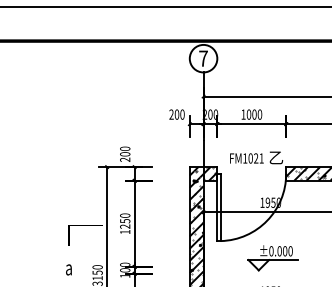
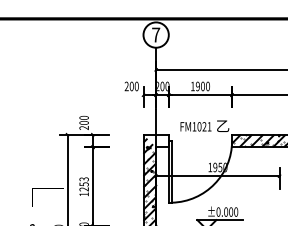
text: (248, 114) -> (197, 86), 1000 -> 1900
hatch: (205, 173) -> (157, 140), removed
text: (125, 215) -> (84, 179), 1250 -> 1253

